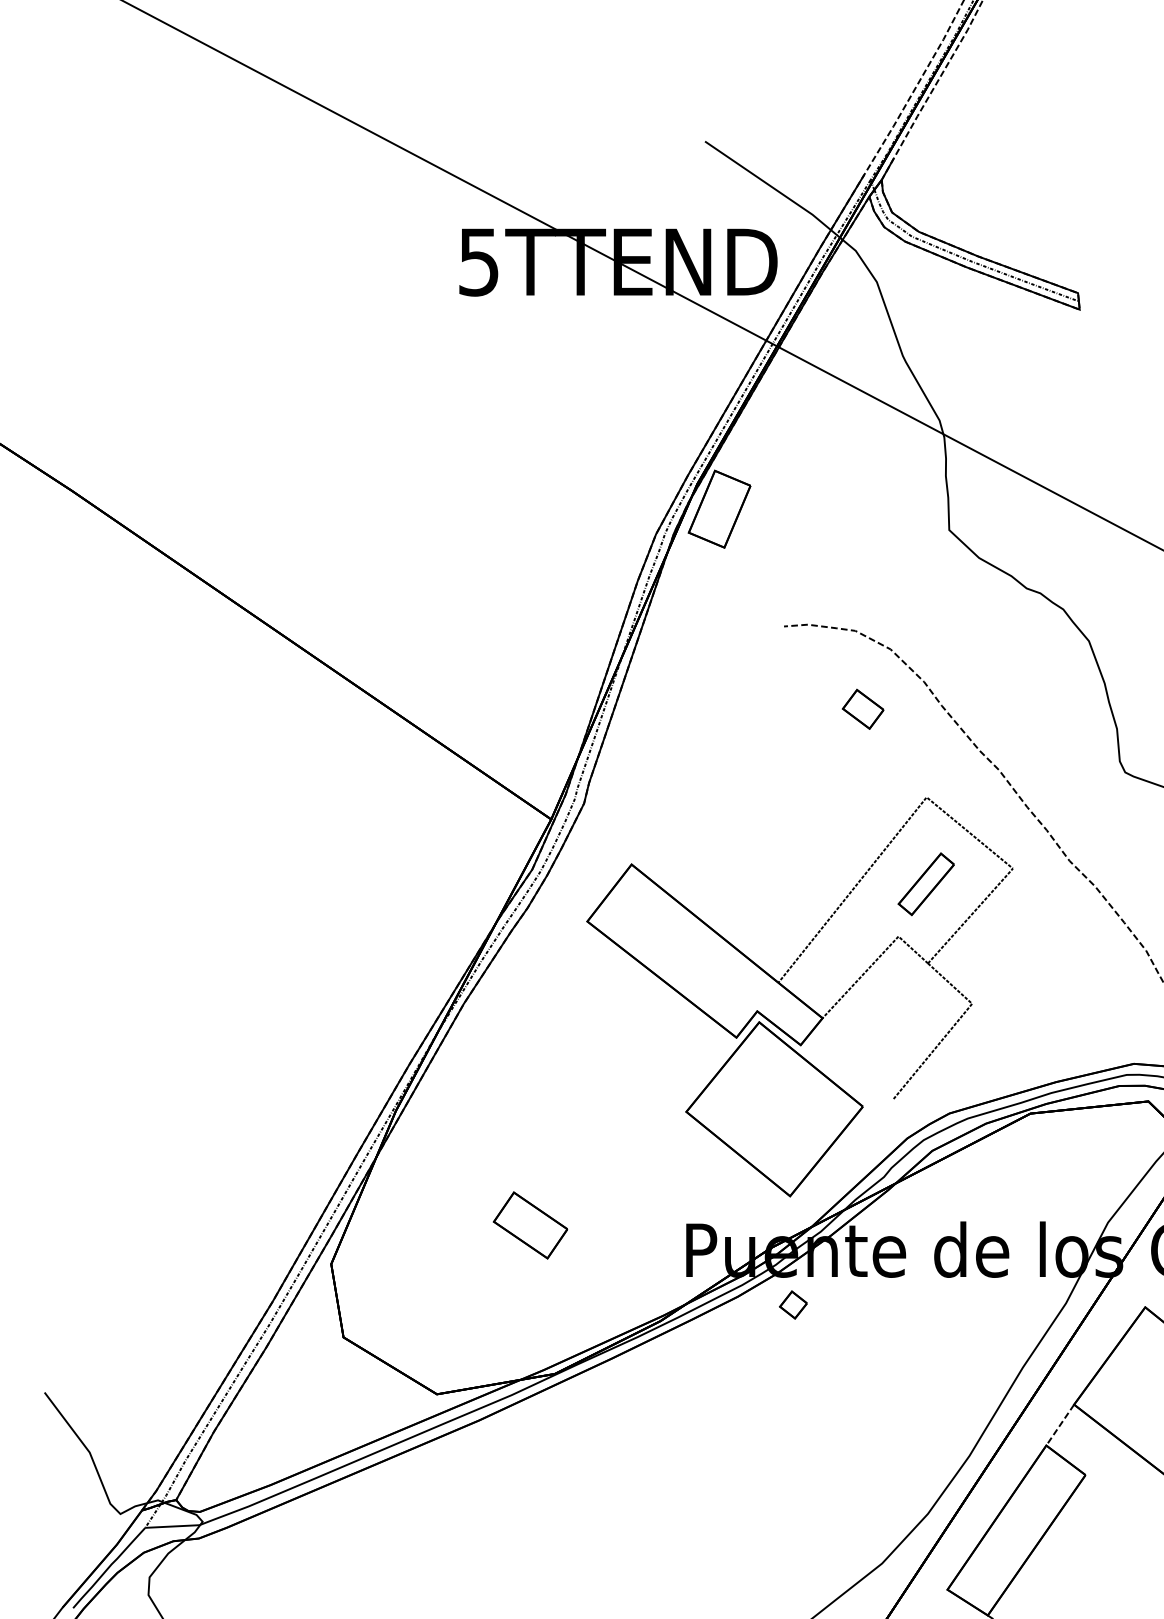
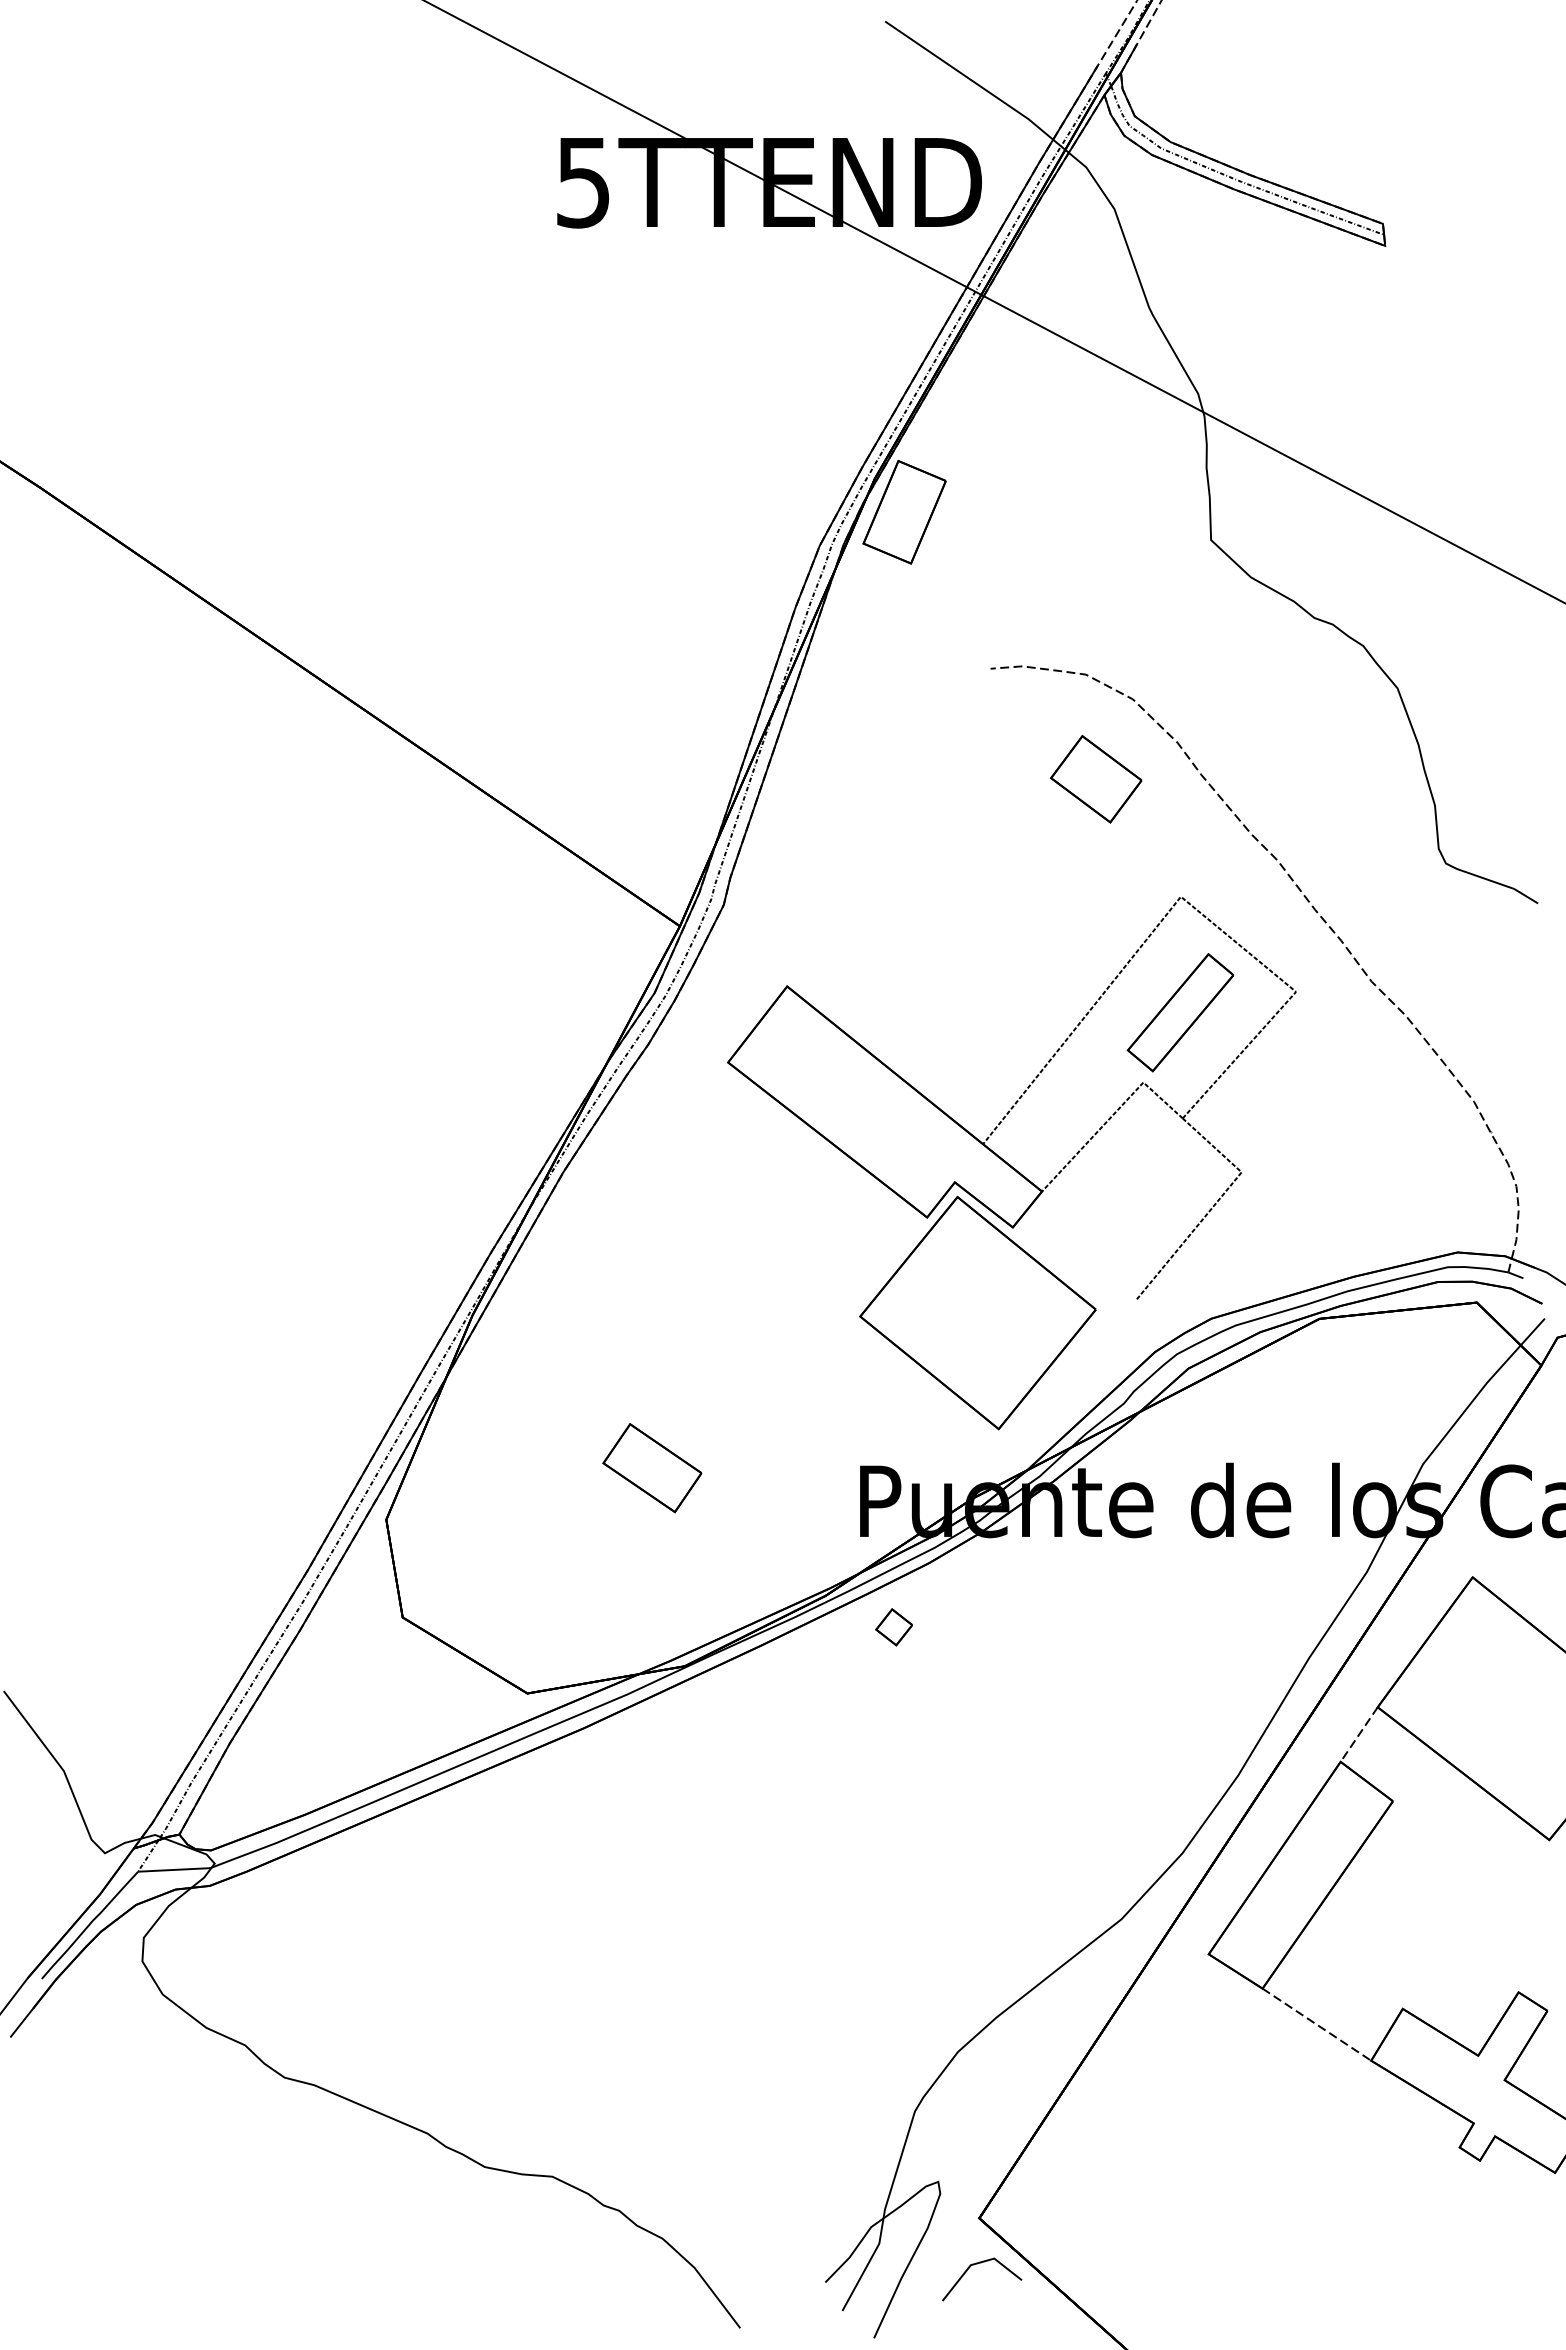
part: (863, 709) -> (1096, 779), size x1.67
part: (926, 884) -> (1180, 1012), size x1.43
part: (792, 1305) -> (893, 1627), moved

